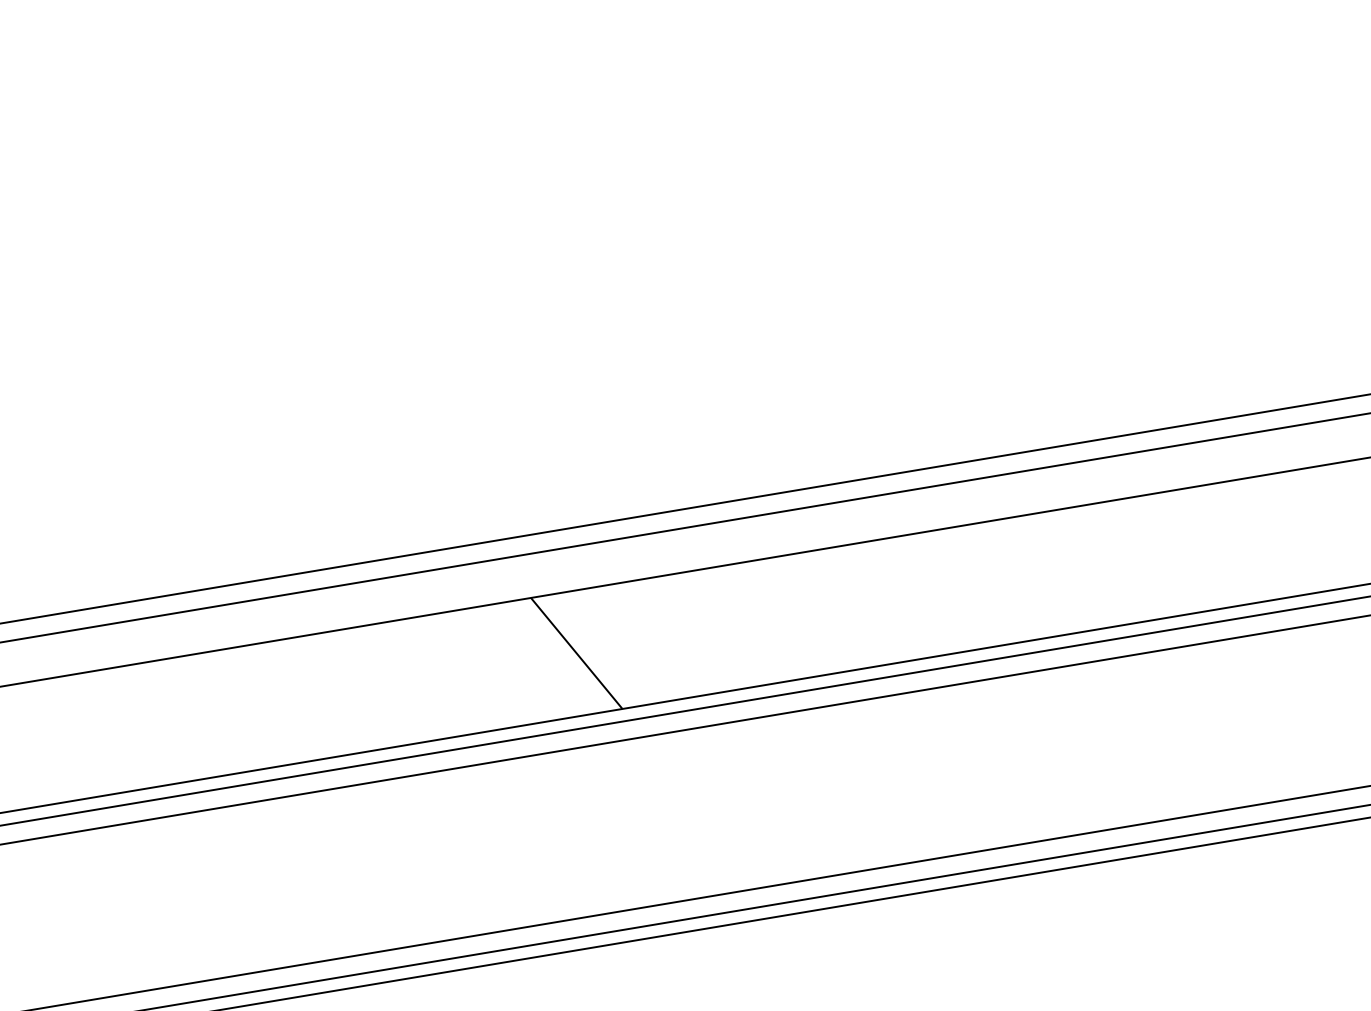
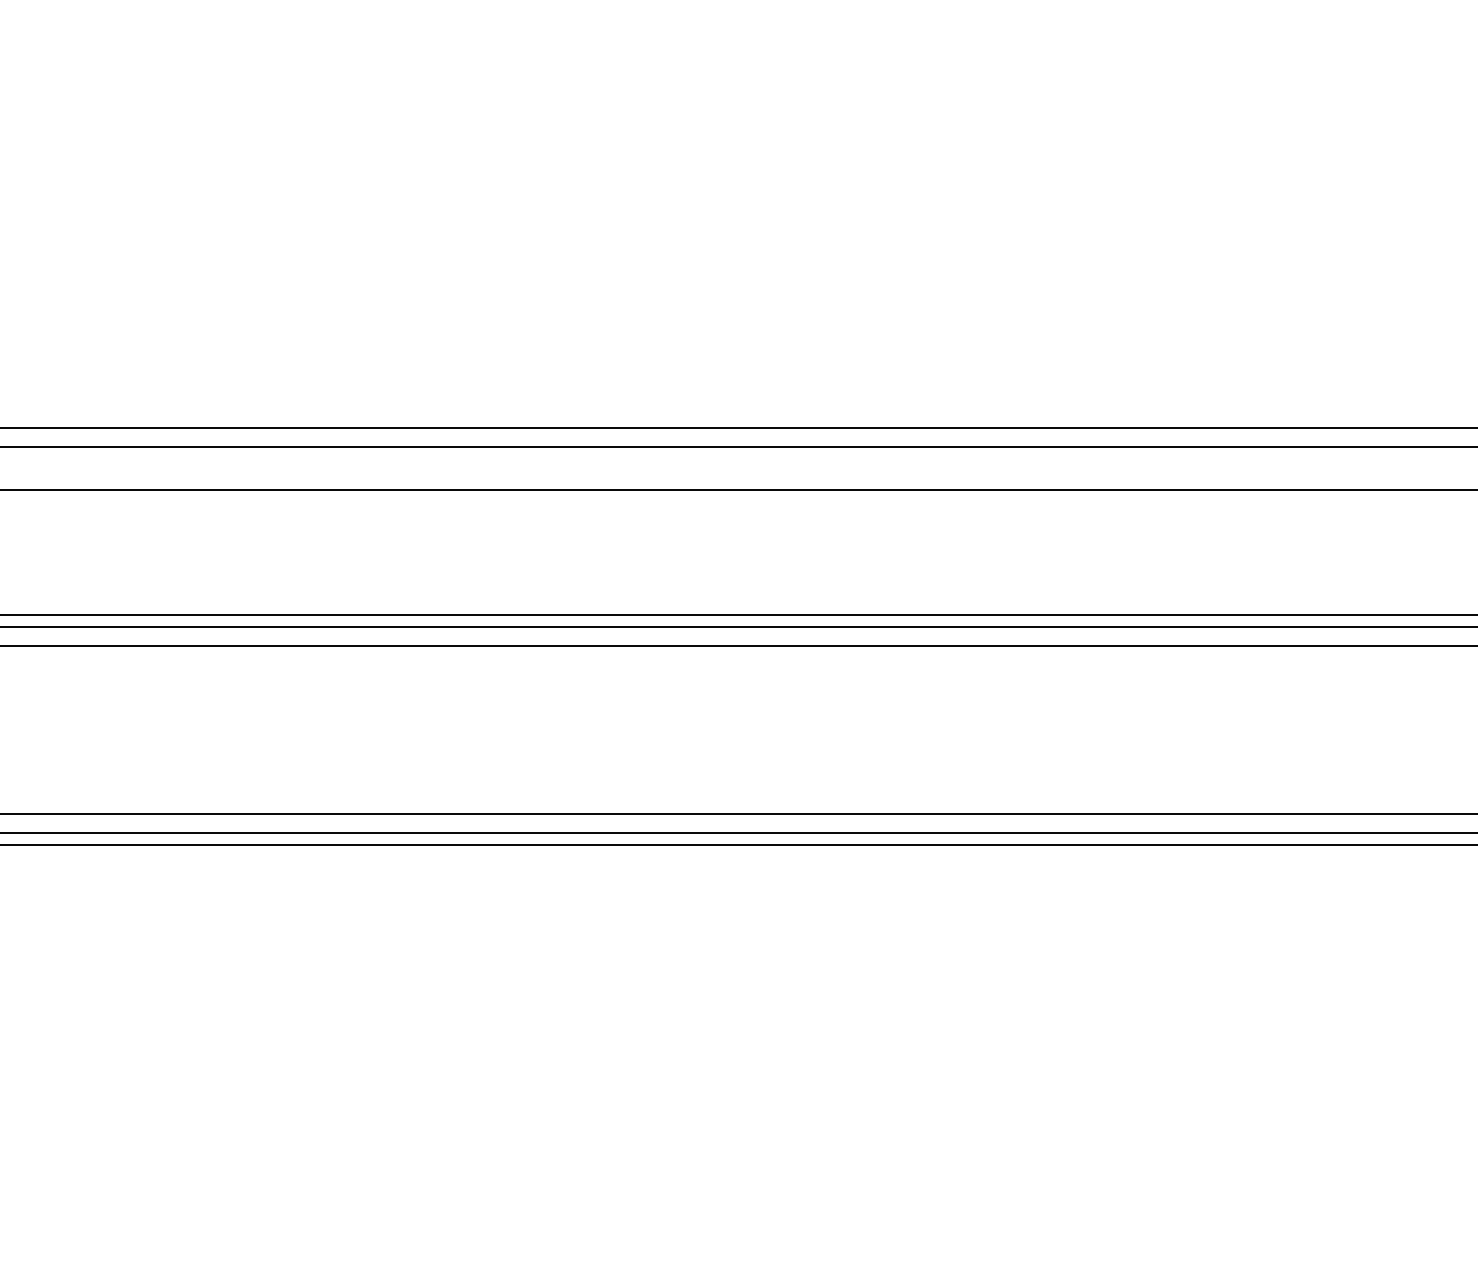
hatch: (576, 653) -> (543, 552), removed

